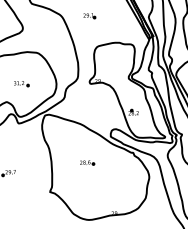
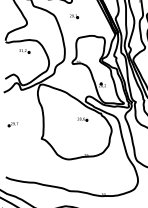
part: (21, 84) -> (24, 51), moved
part: (87, 163) -> (82, 119), moved

